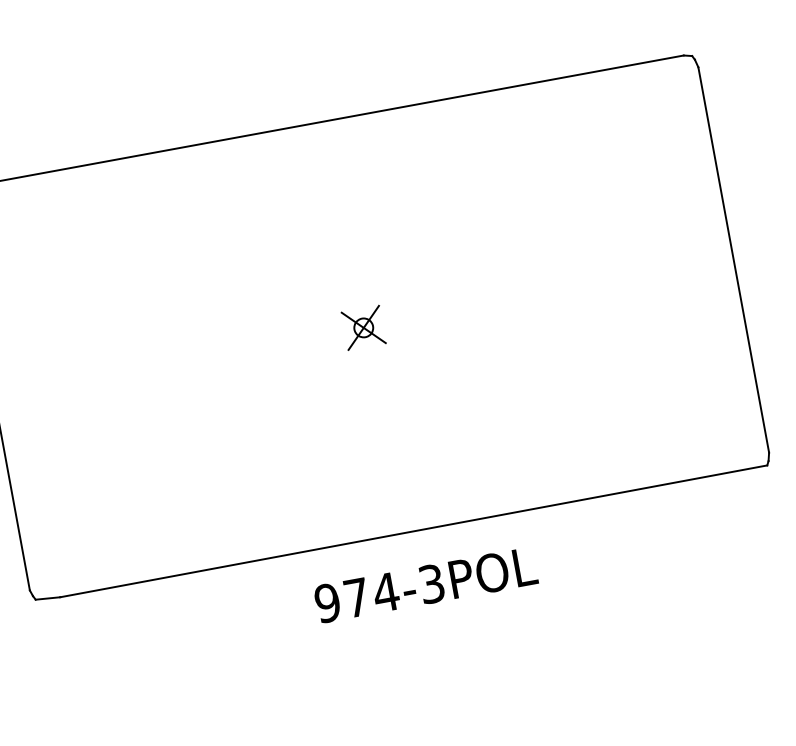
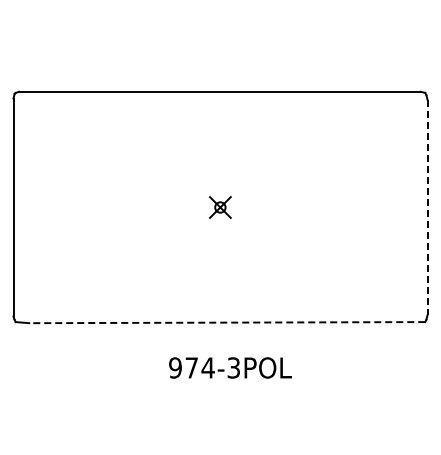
line: (733, 260) -> (427, 207), solid -> dashed
line: (412, 531) -> (226, 322), solid -> dashed
text: (425, 584) -> (230, 367), moved

